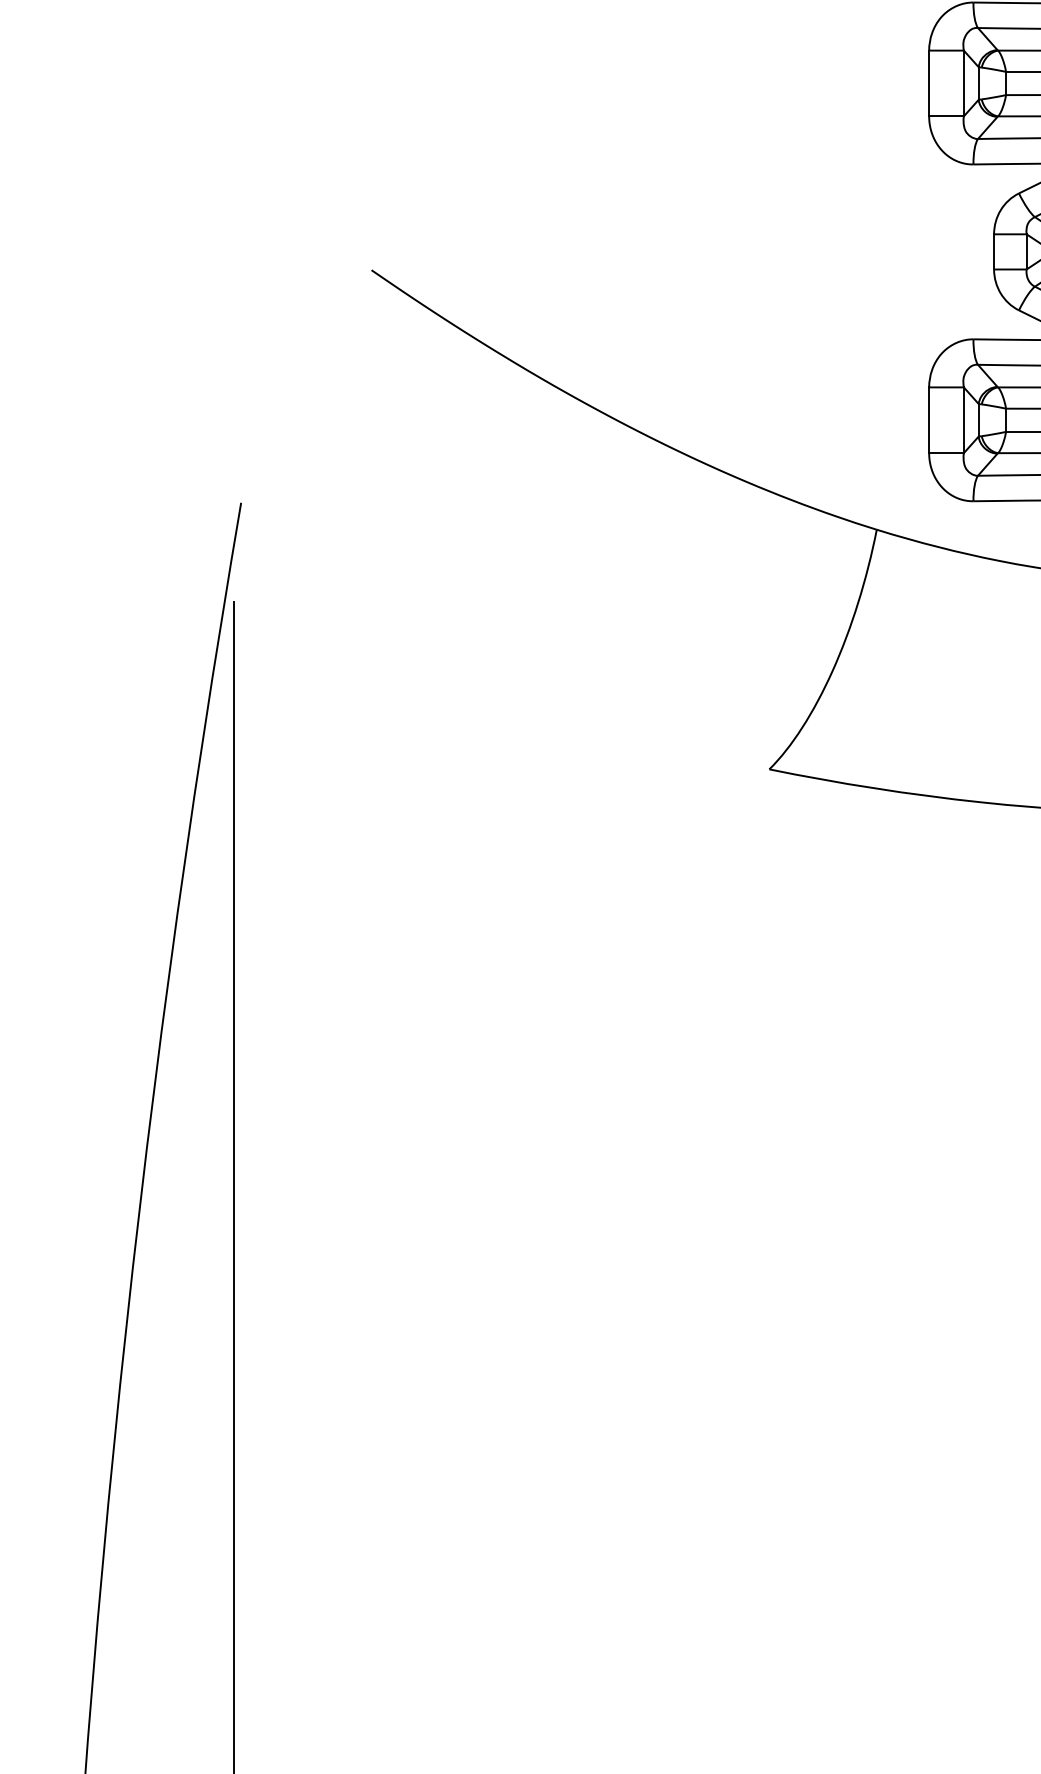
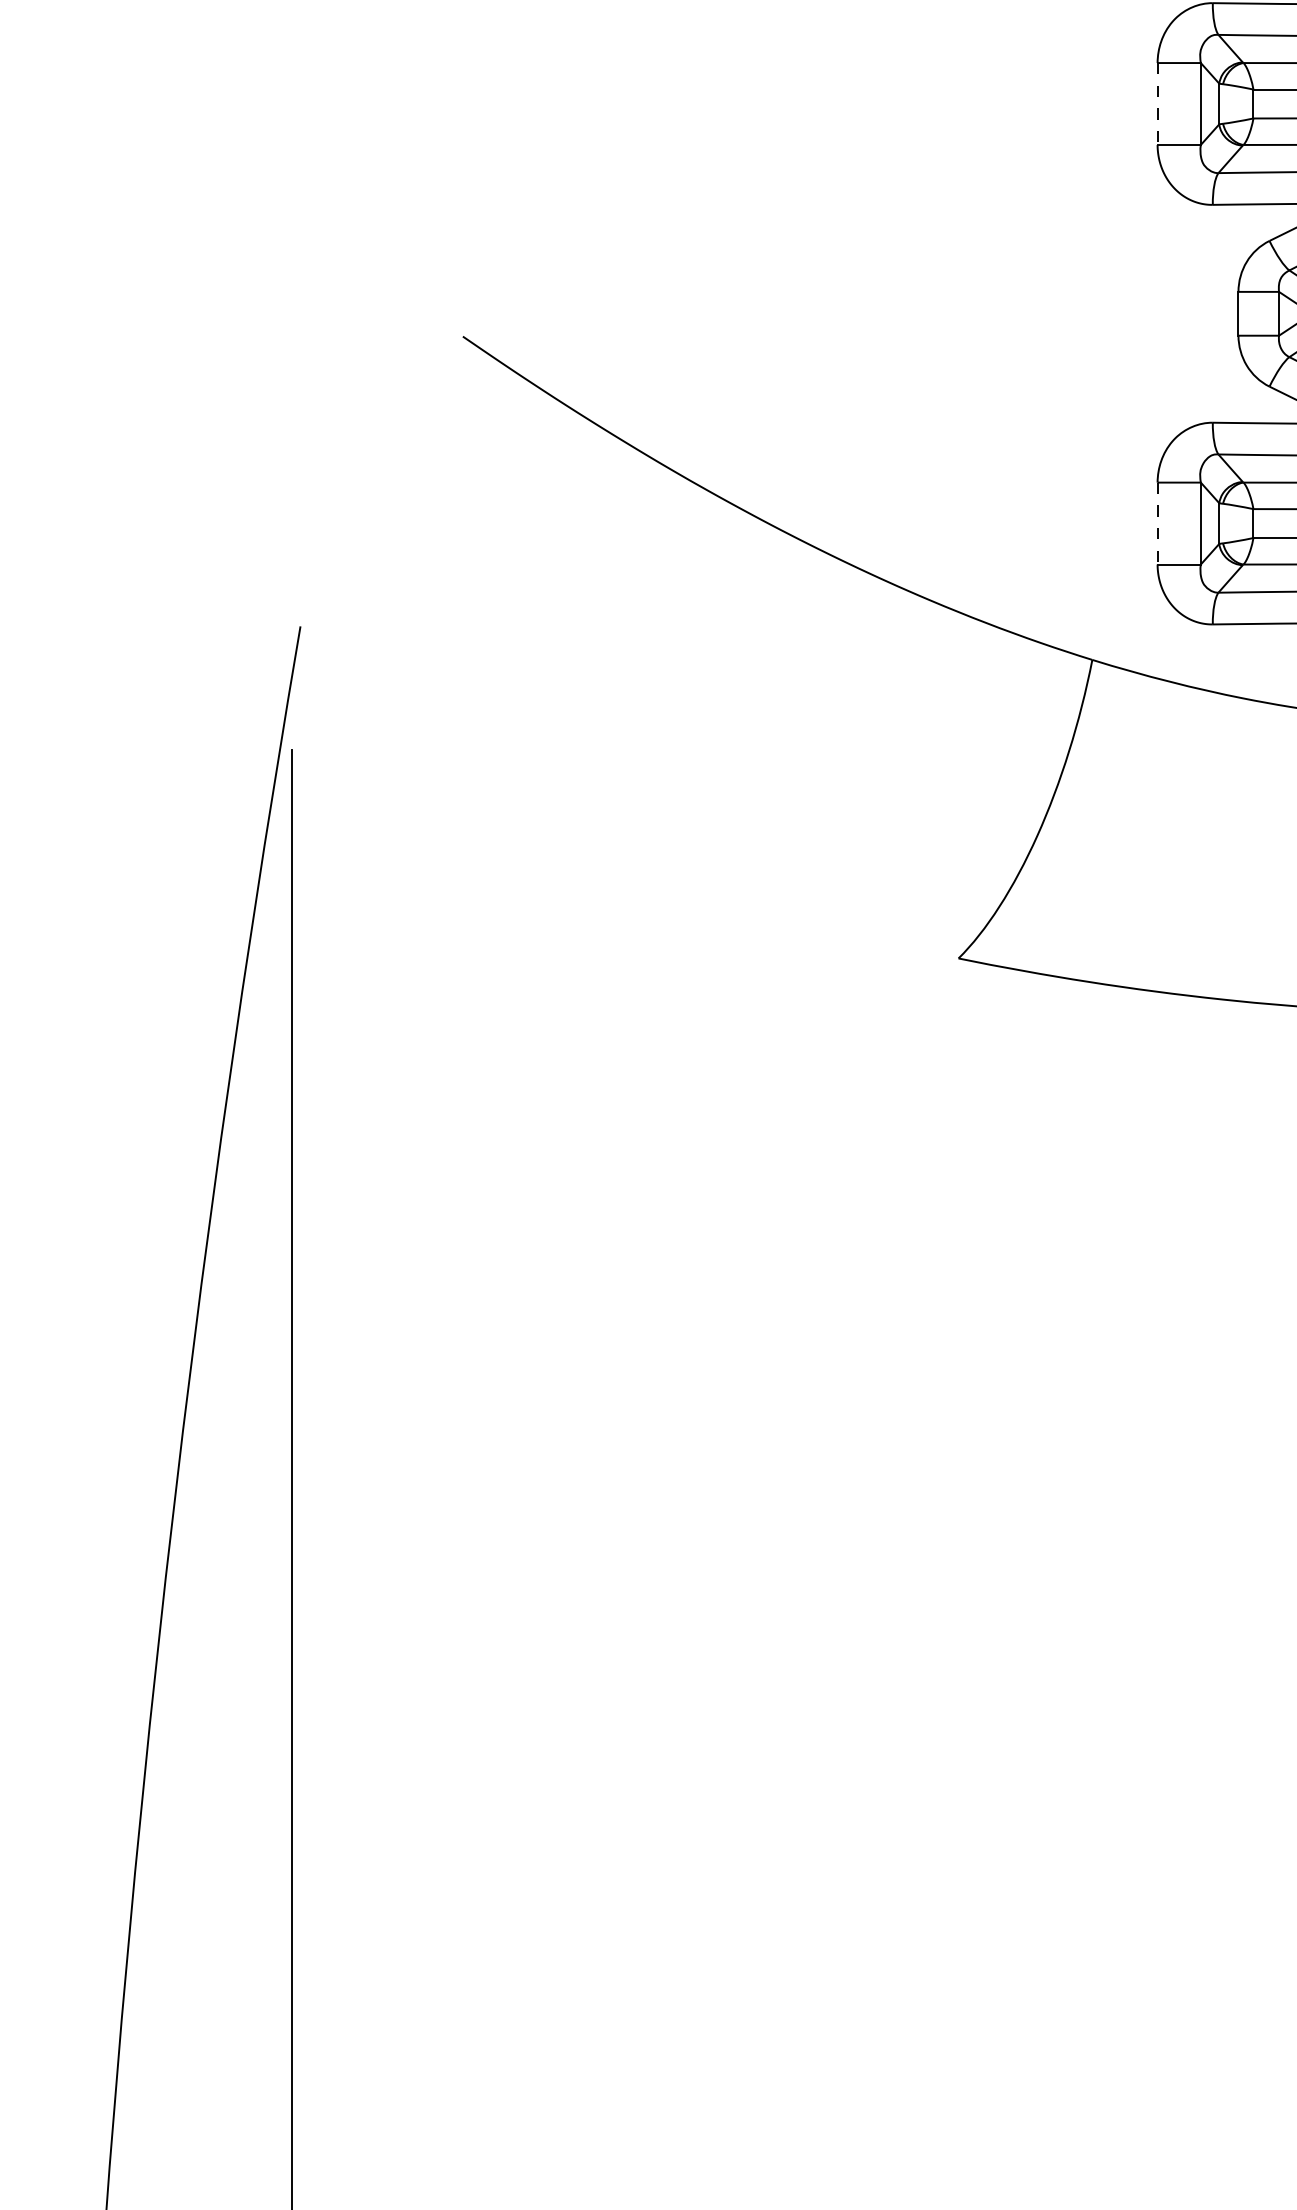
line: (929, 83) -> (1157, 104), solid -> dashed
line: (929, 420) -> (1157, 523), solid -> dashed

